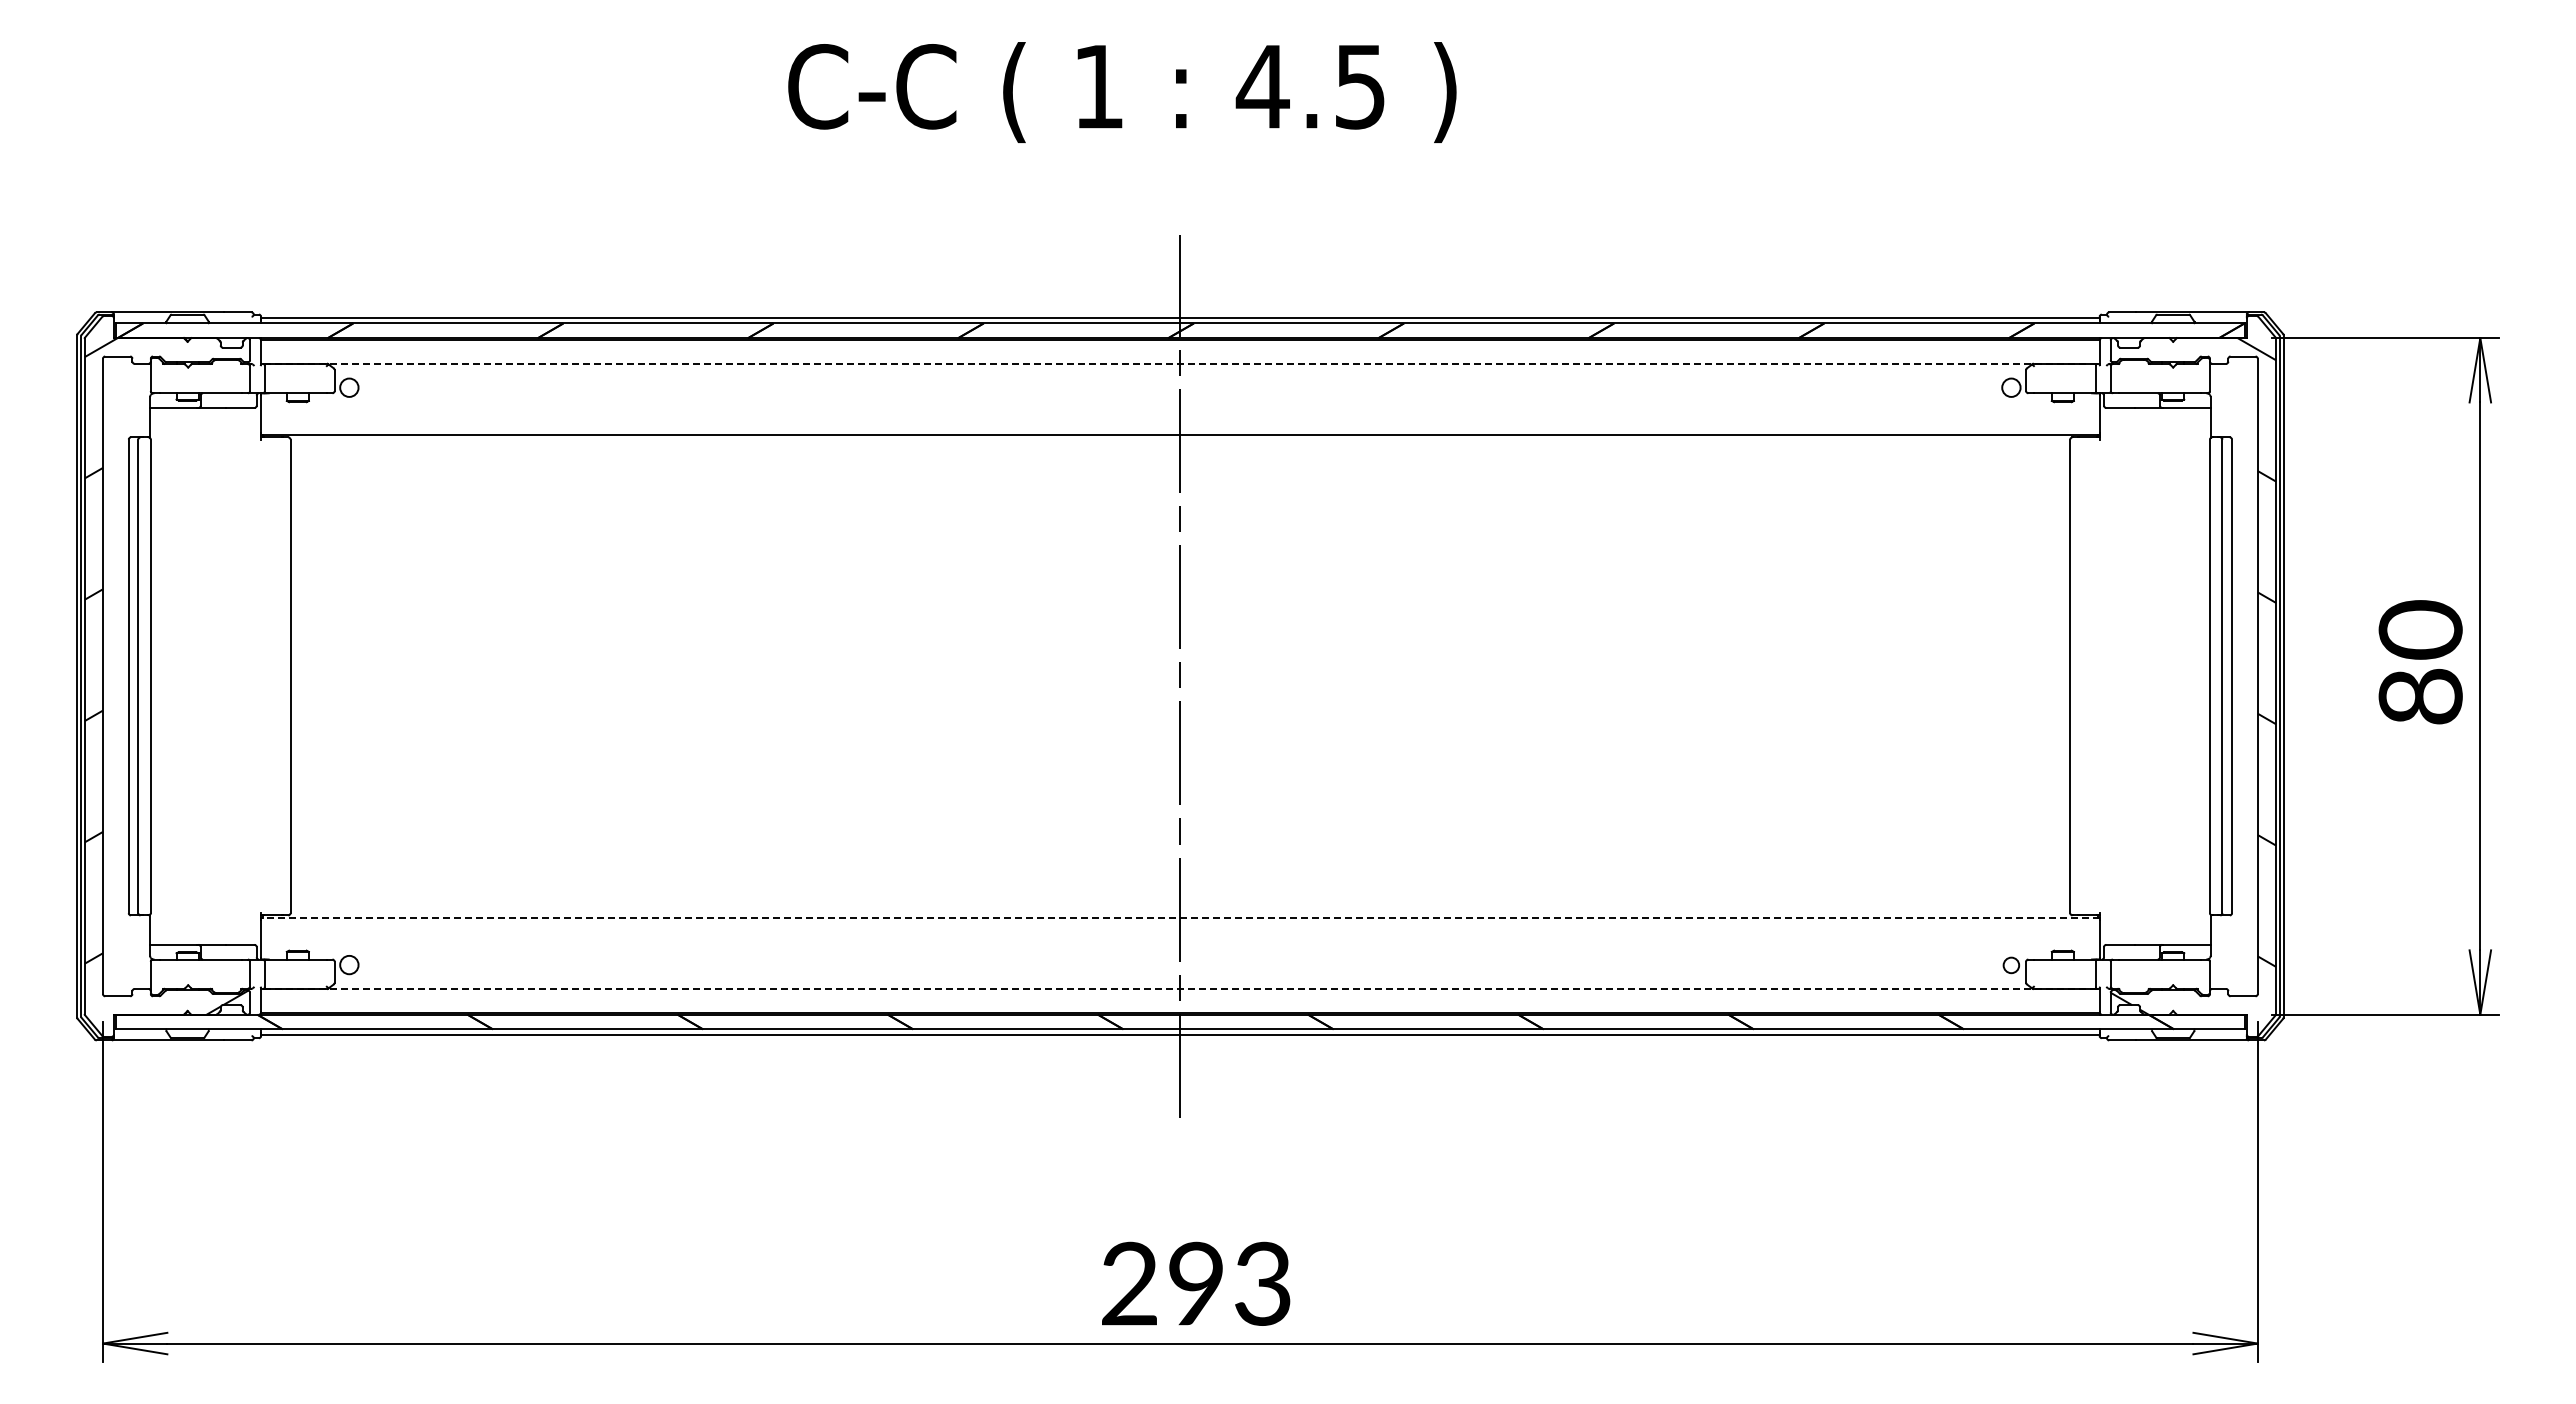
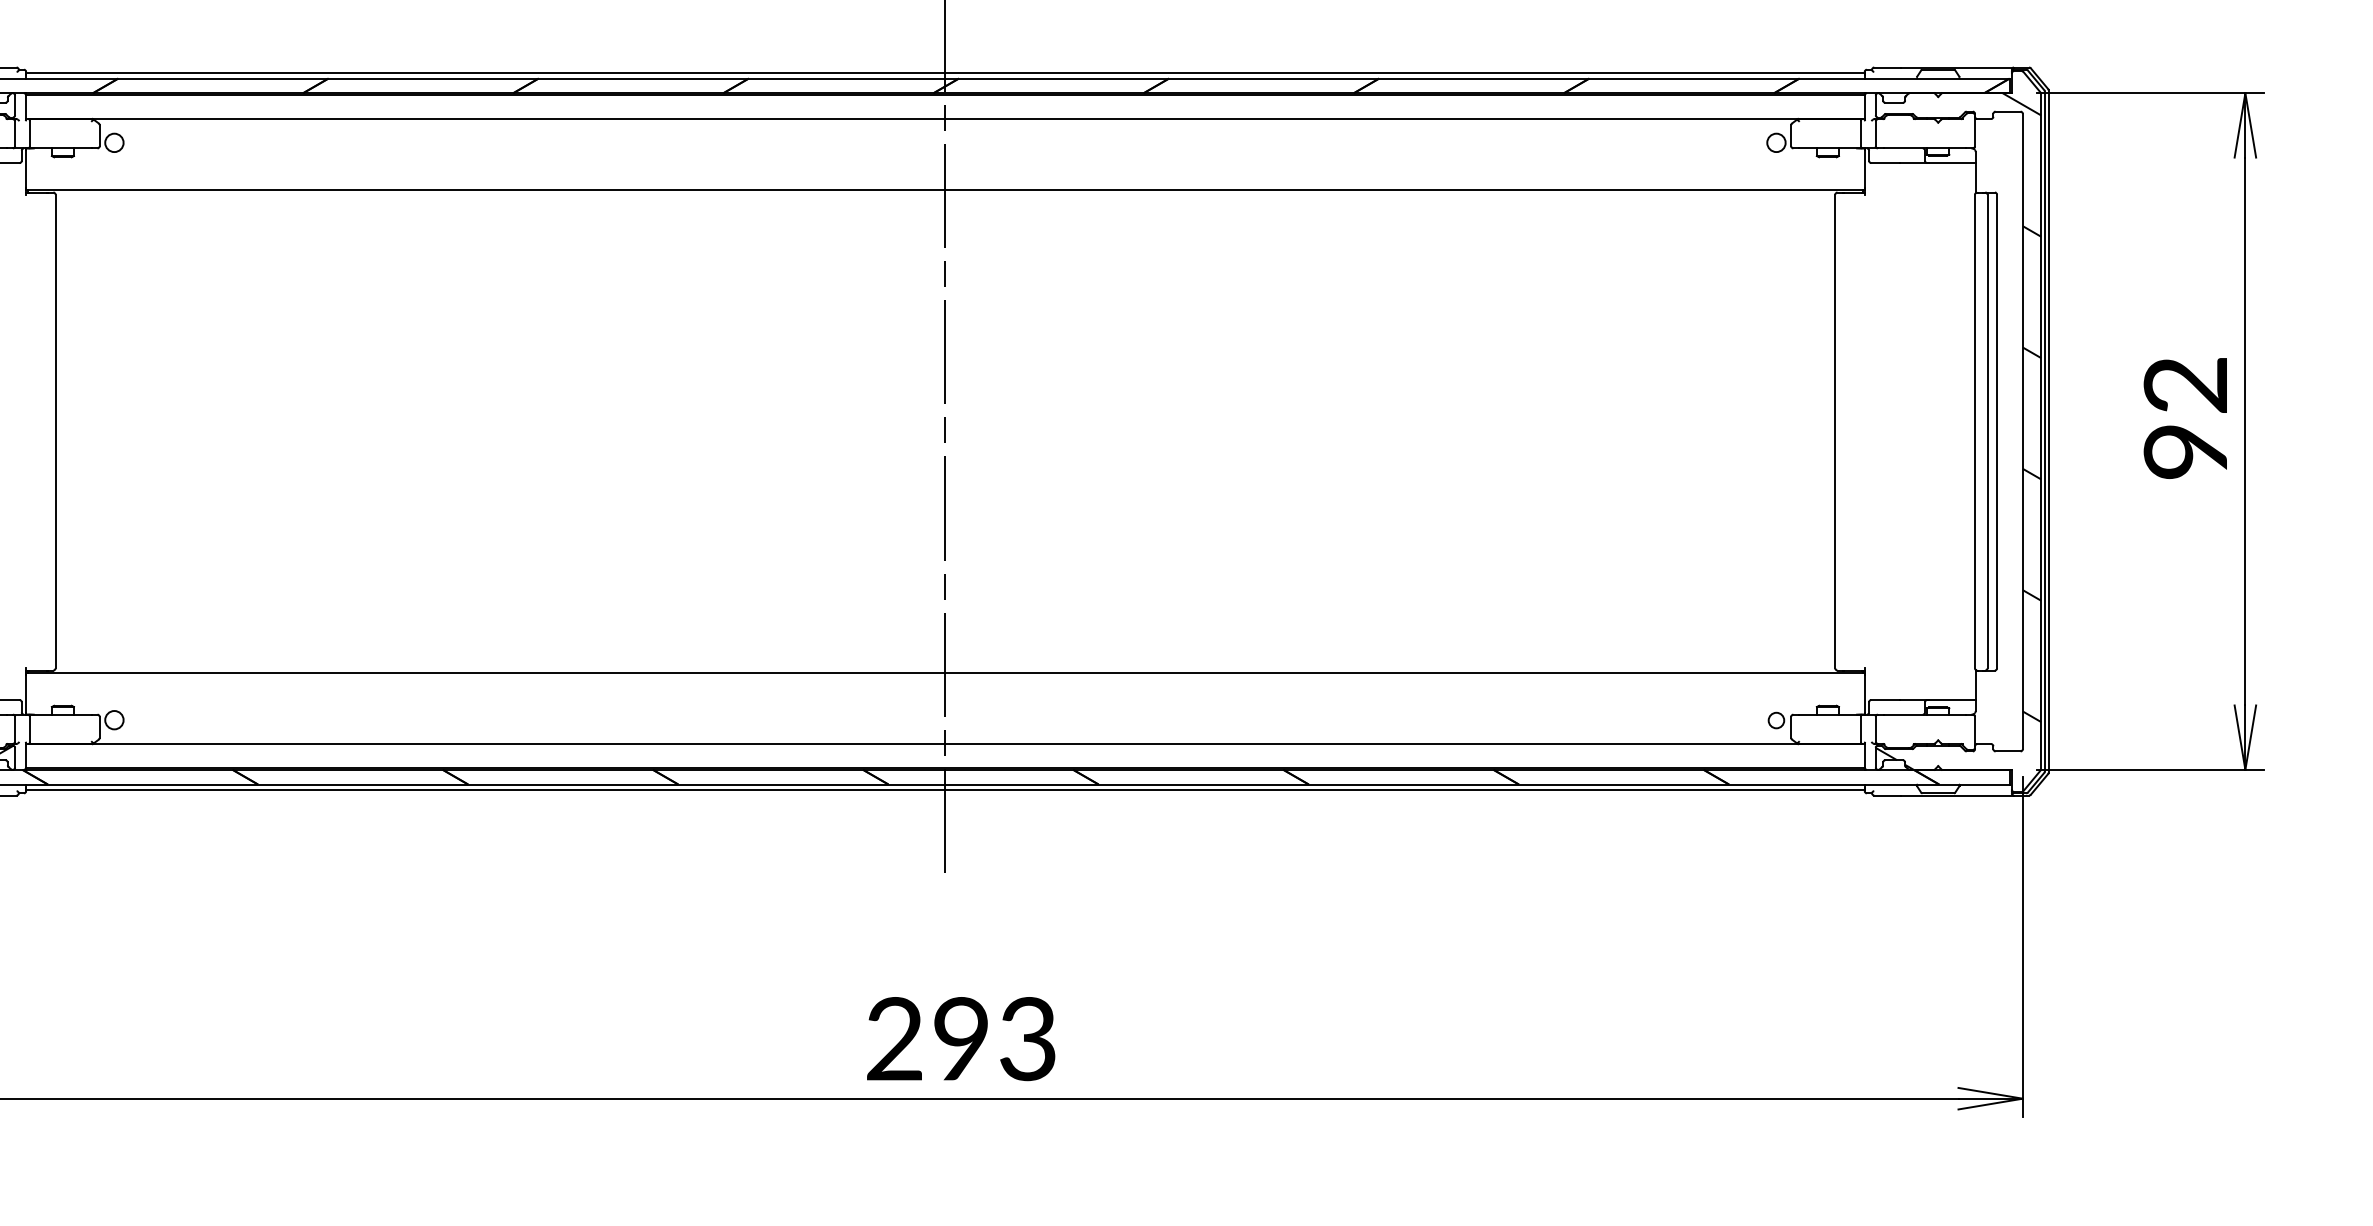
line: (1180, 363) -> (945, 118), dashed -> solid
text: (2420, 662) -> (2185, 417), 80 -> 92
line: (1179, 917) -> (944, 672), dashed -> solid
line: (1180, 988) -> (945, 743), dashed -> solid

